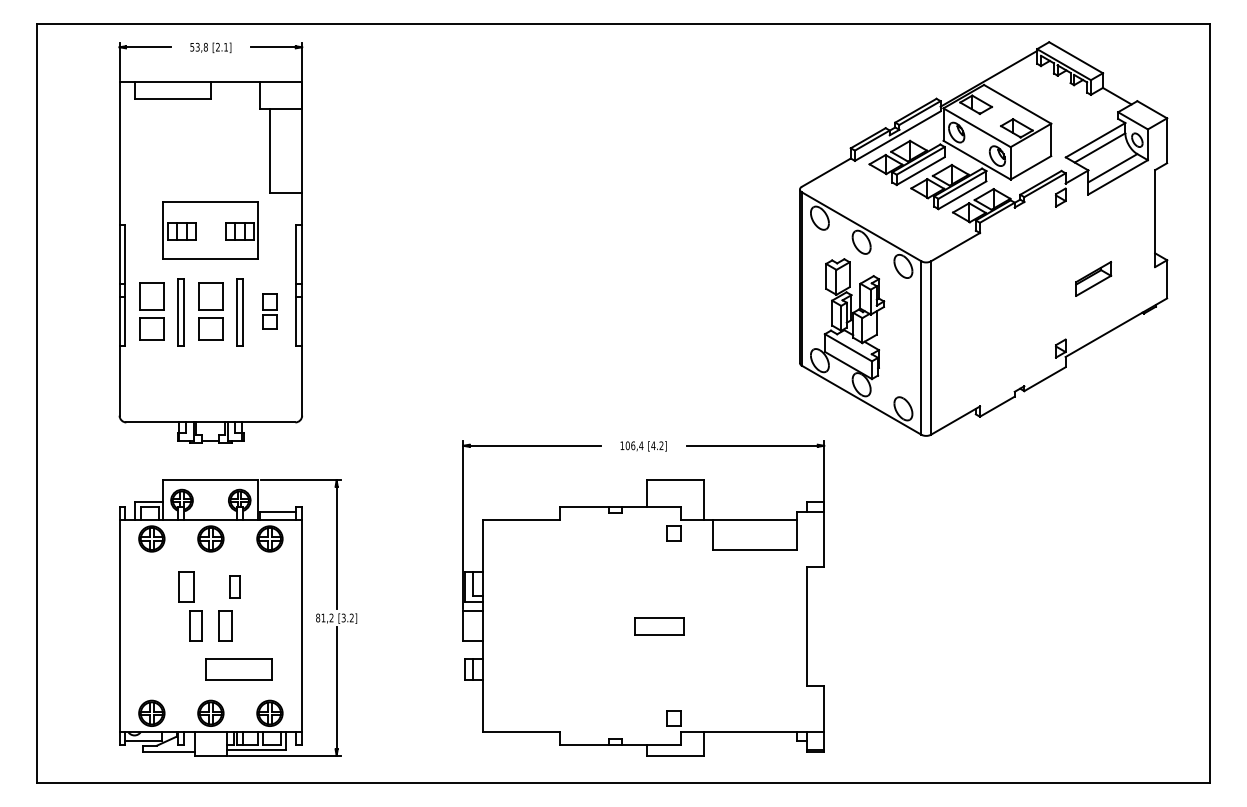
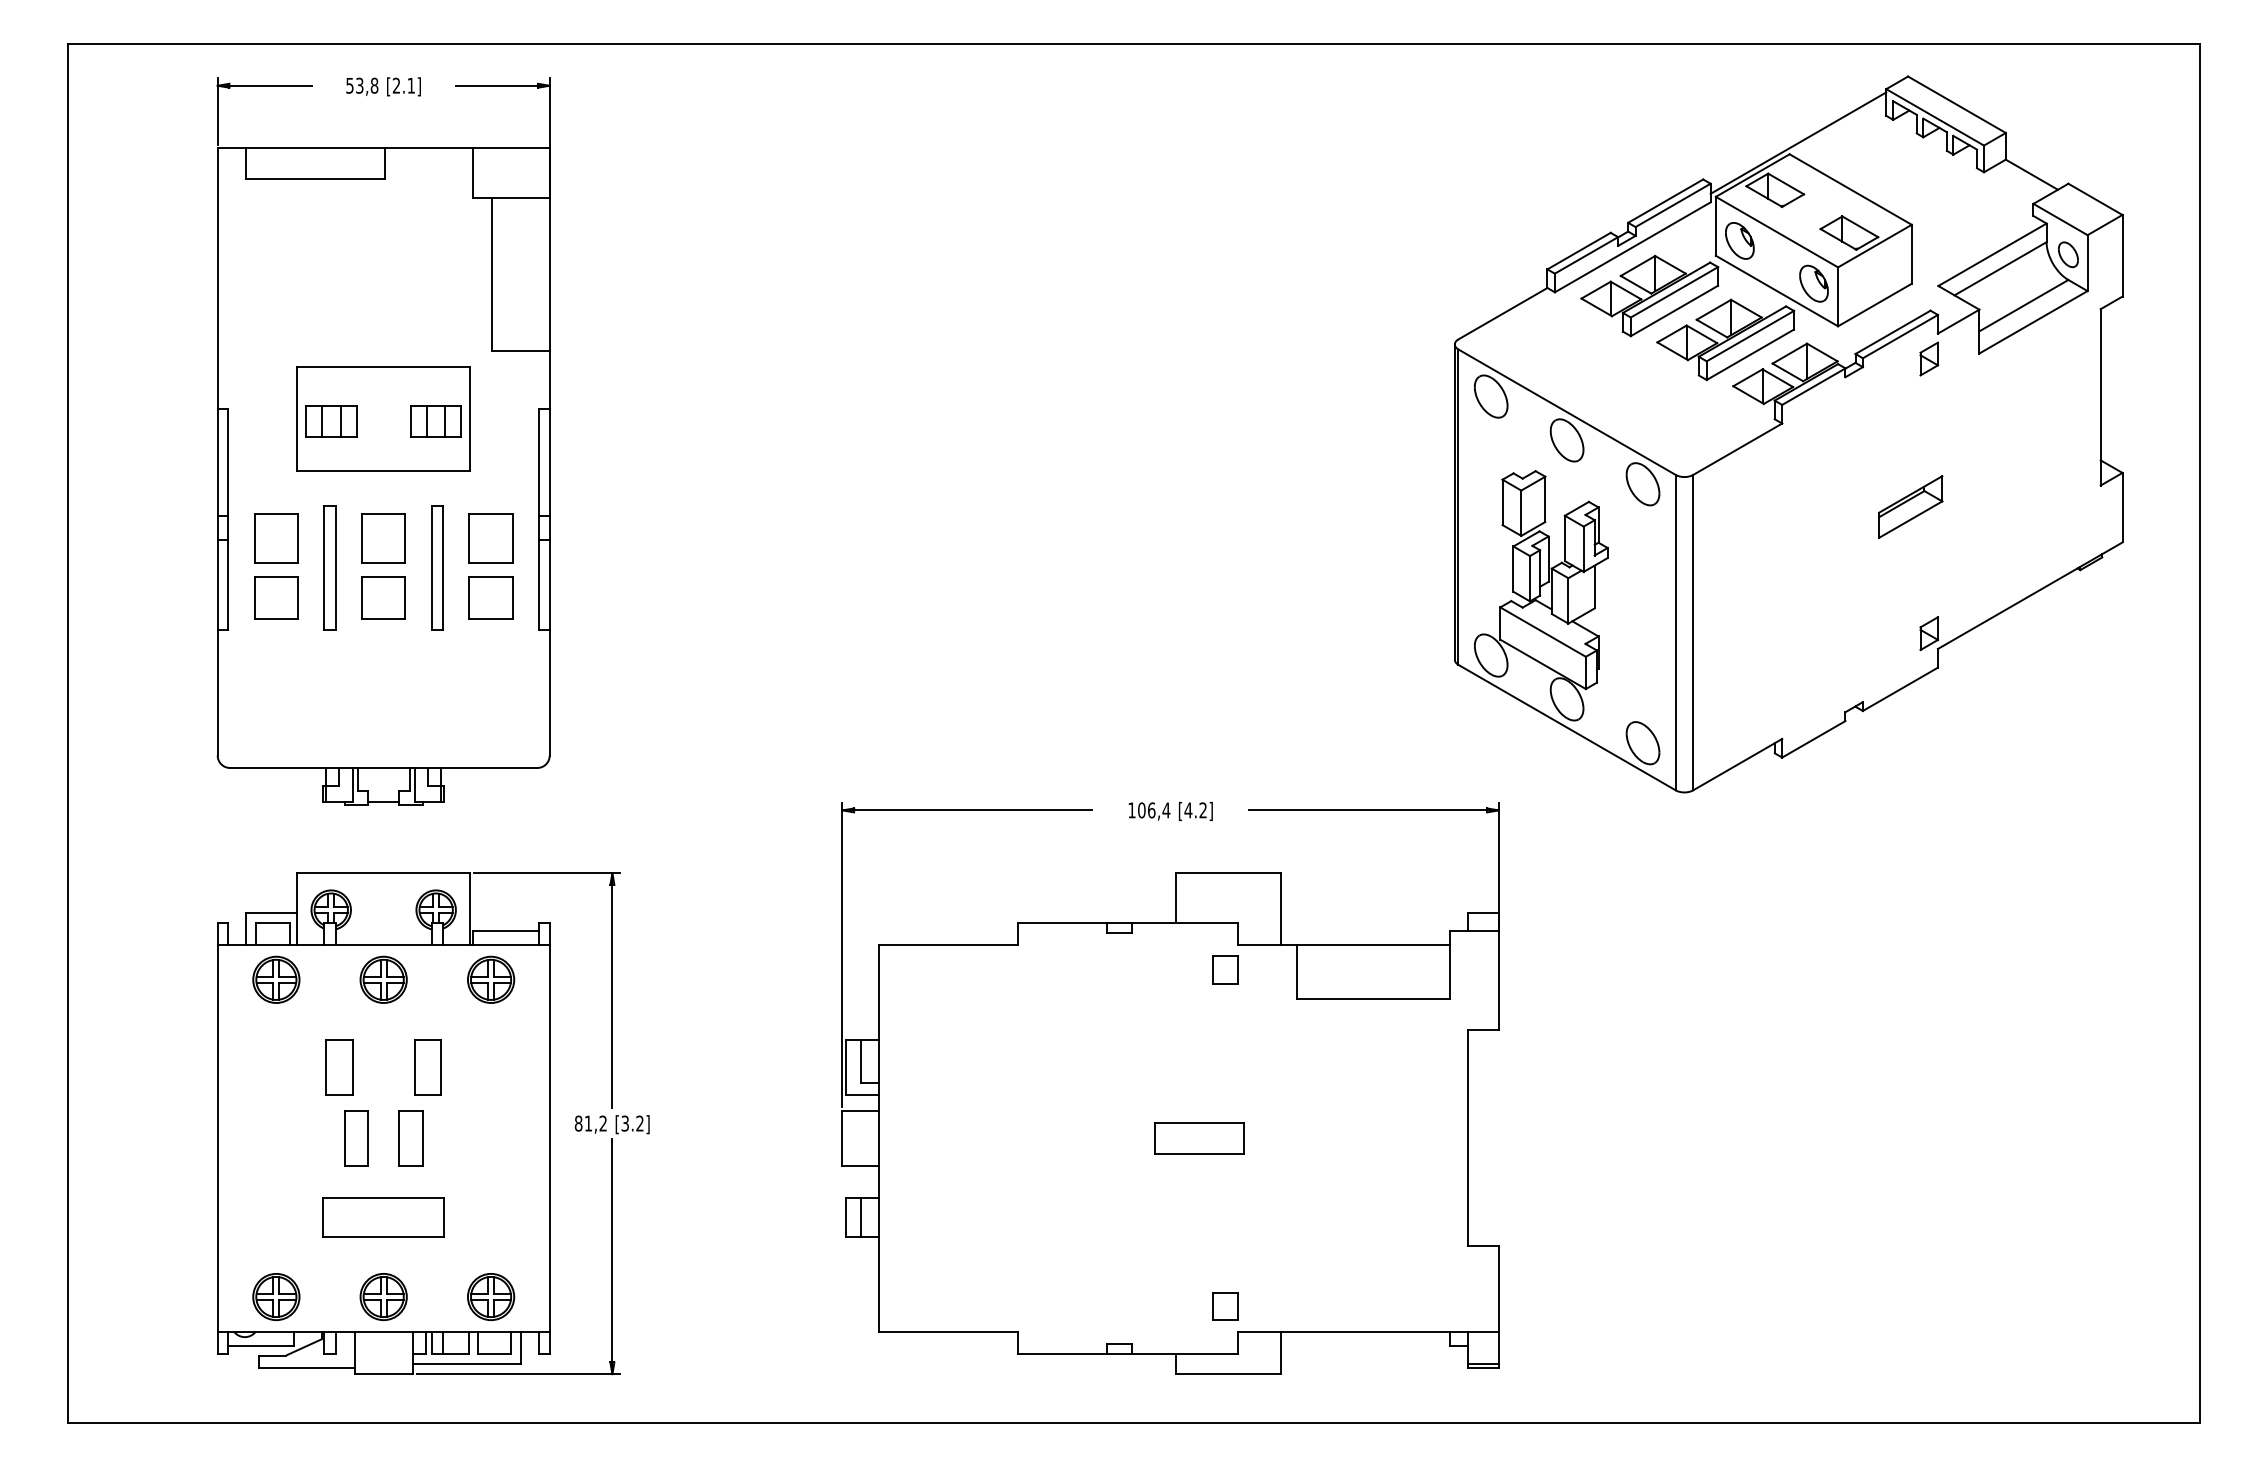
part: (1093, 278) -> (1910, 506), moved
part: (269, 311) -> (490, 566), size x1.67
part: (234, 586) -> (426, 1066), size x1.43
part: (238, 669) -> (383, 1217), moved

